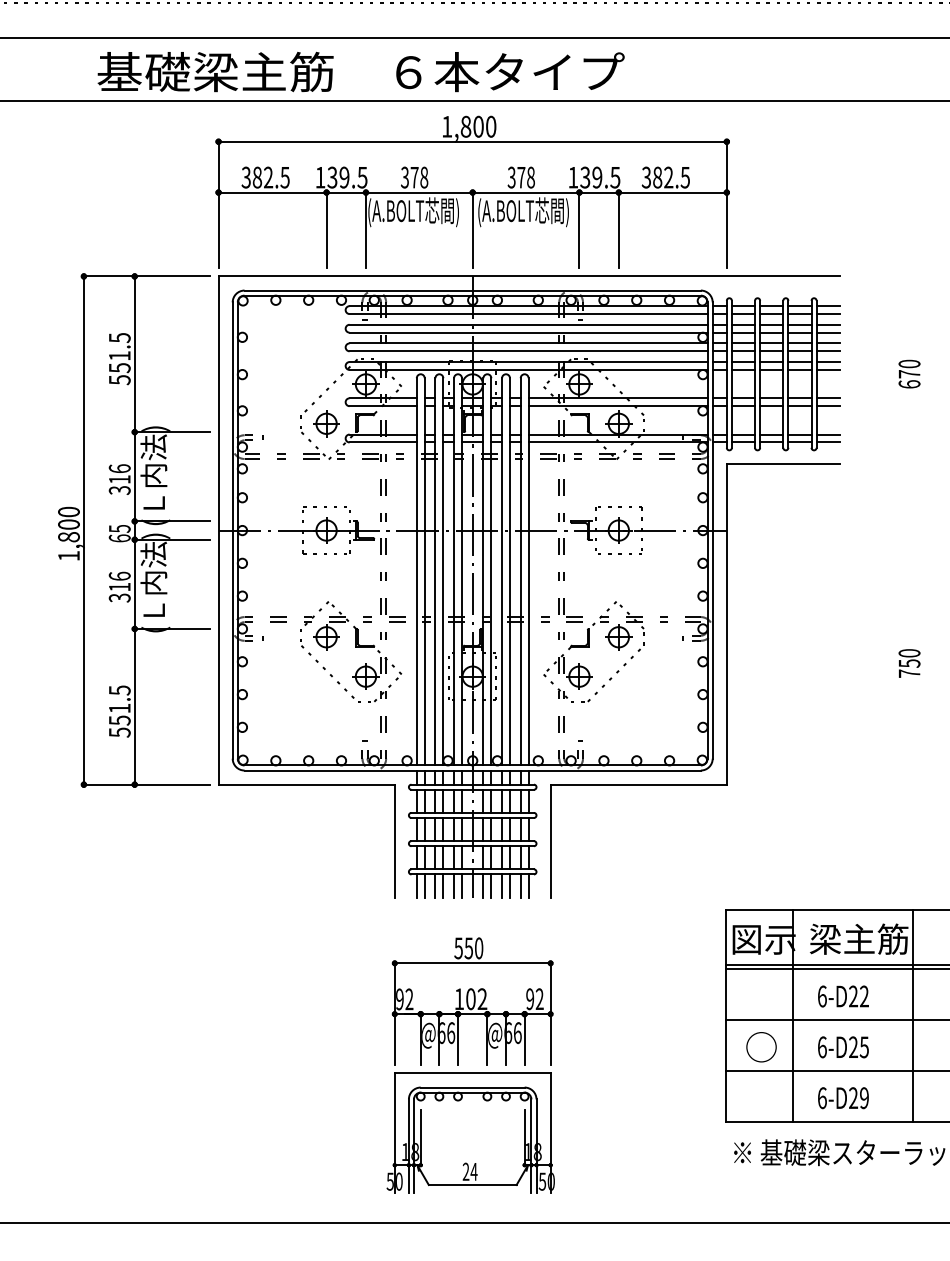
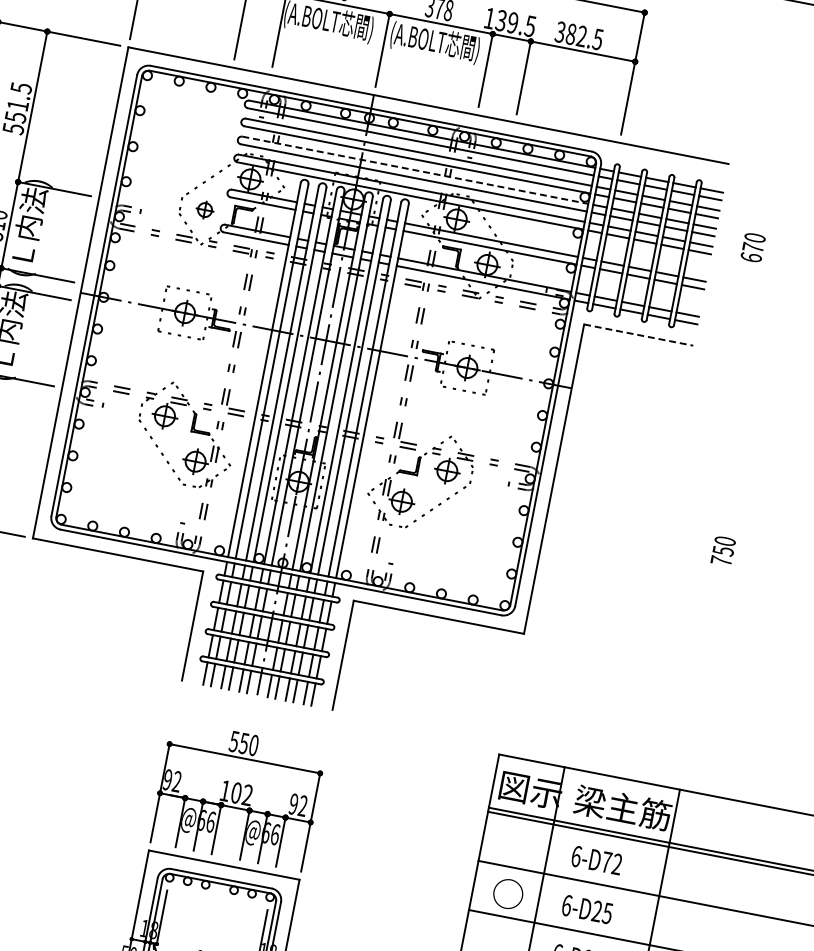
line: (529, 343) -> (416, 170), solid -> dashed
text: (909, 373) -> (753, 247), moved
part: (326, 423) -> (205, 209), size x0.7
line: (783, 464) -> (638, 335), solid -> dashed
text: (853, 996) -> (606, 862), 6-D22 -> 6-D72

